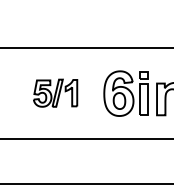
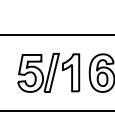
part: (55, 92) -> (48, 72), size x1.67

